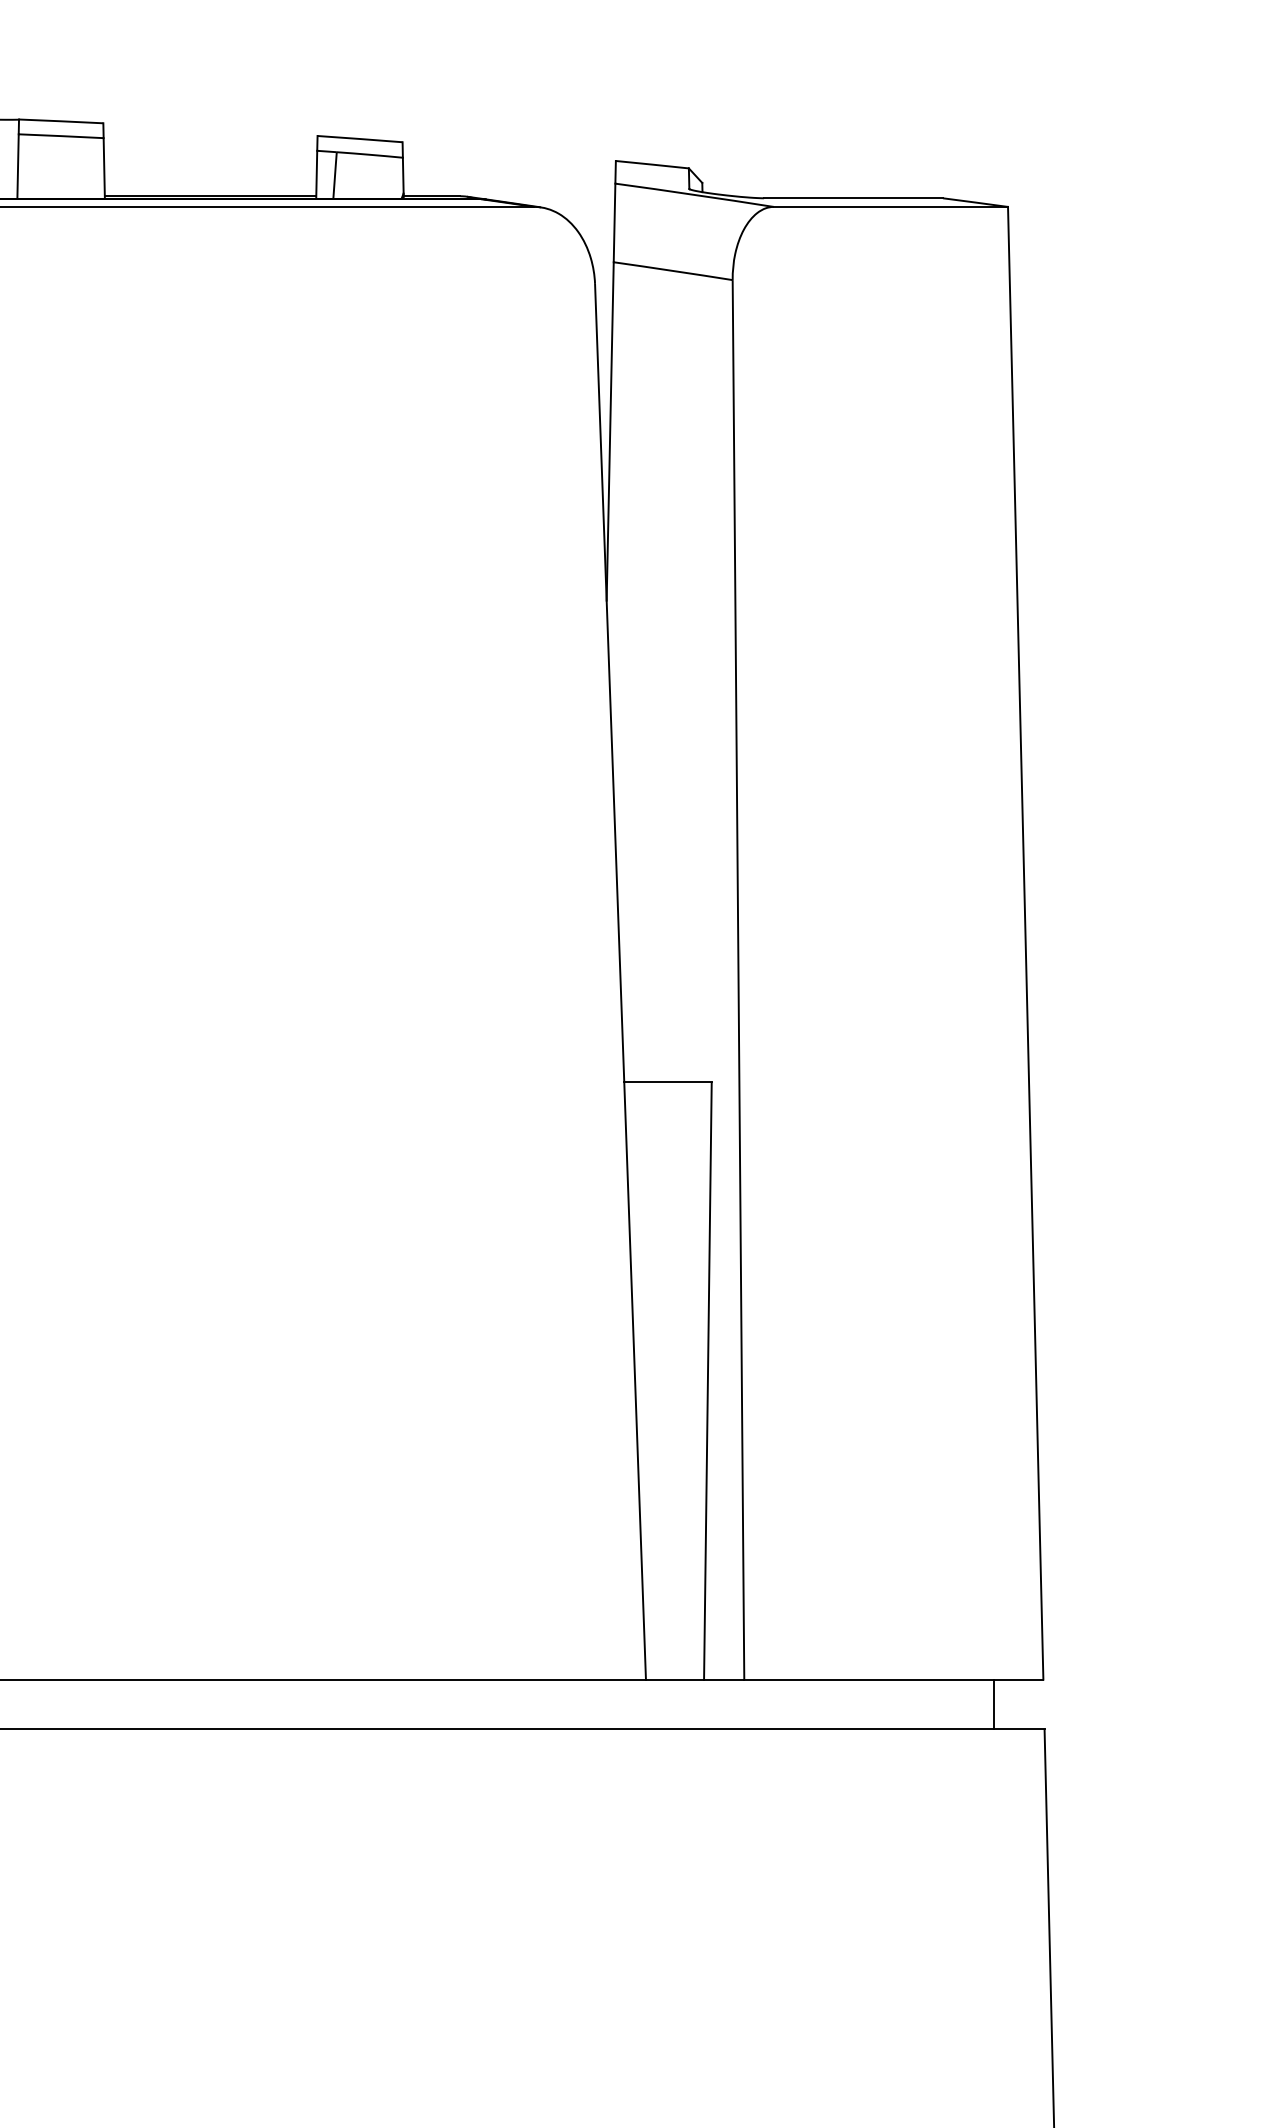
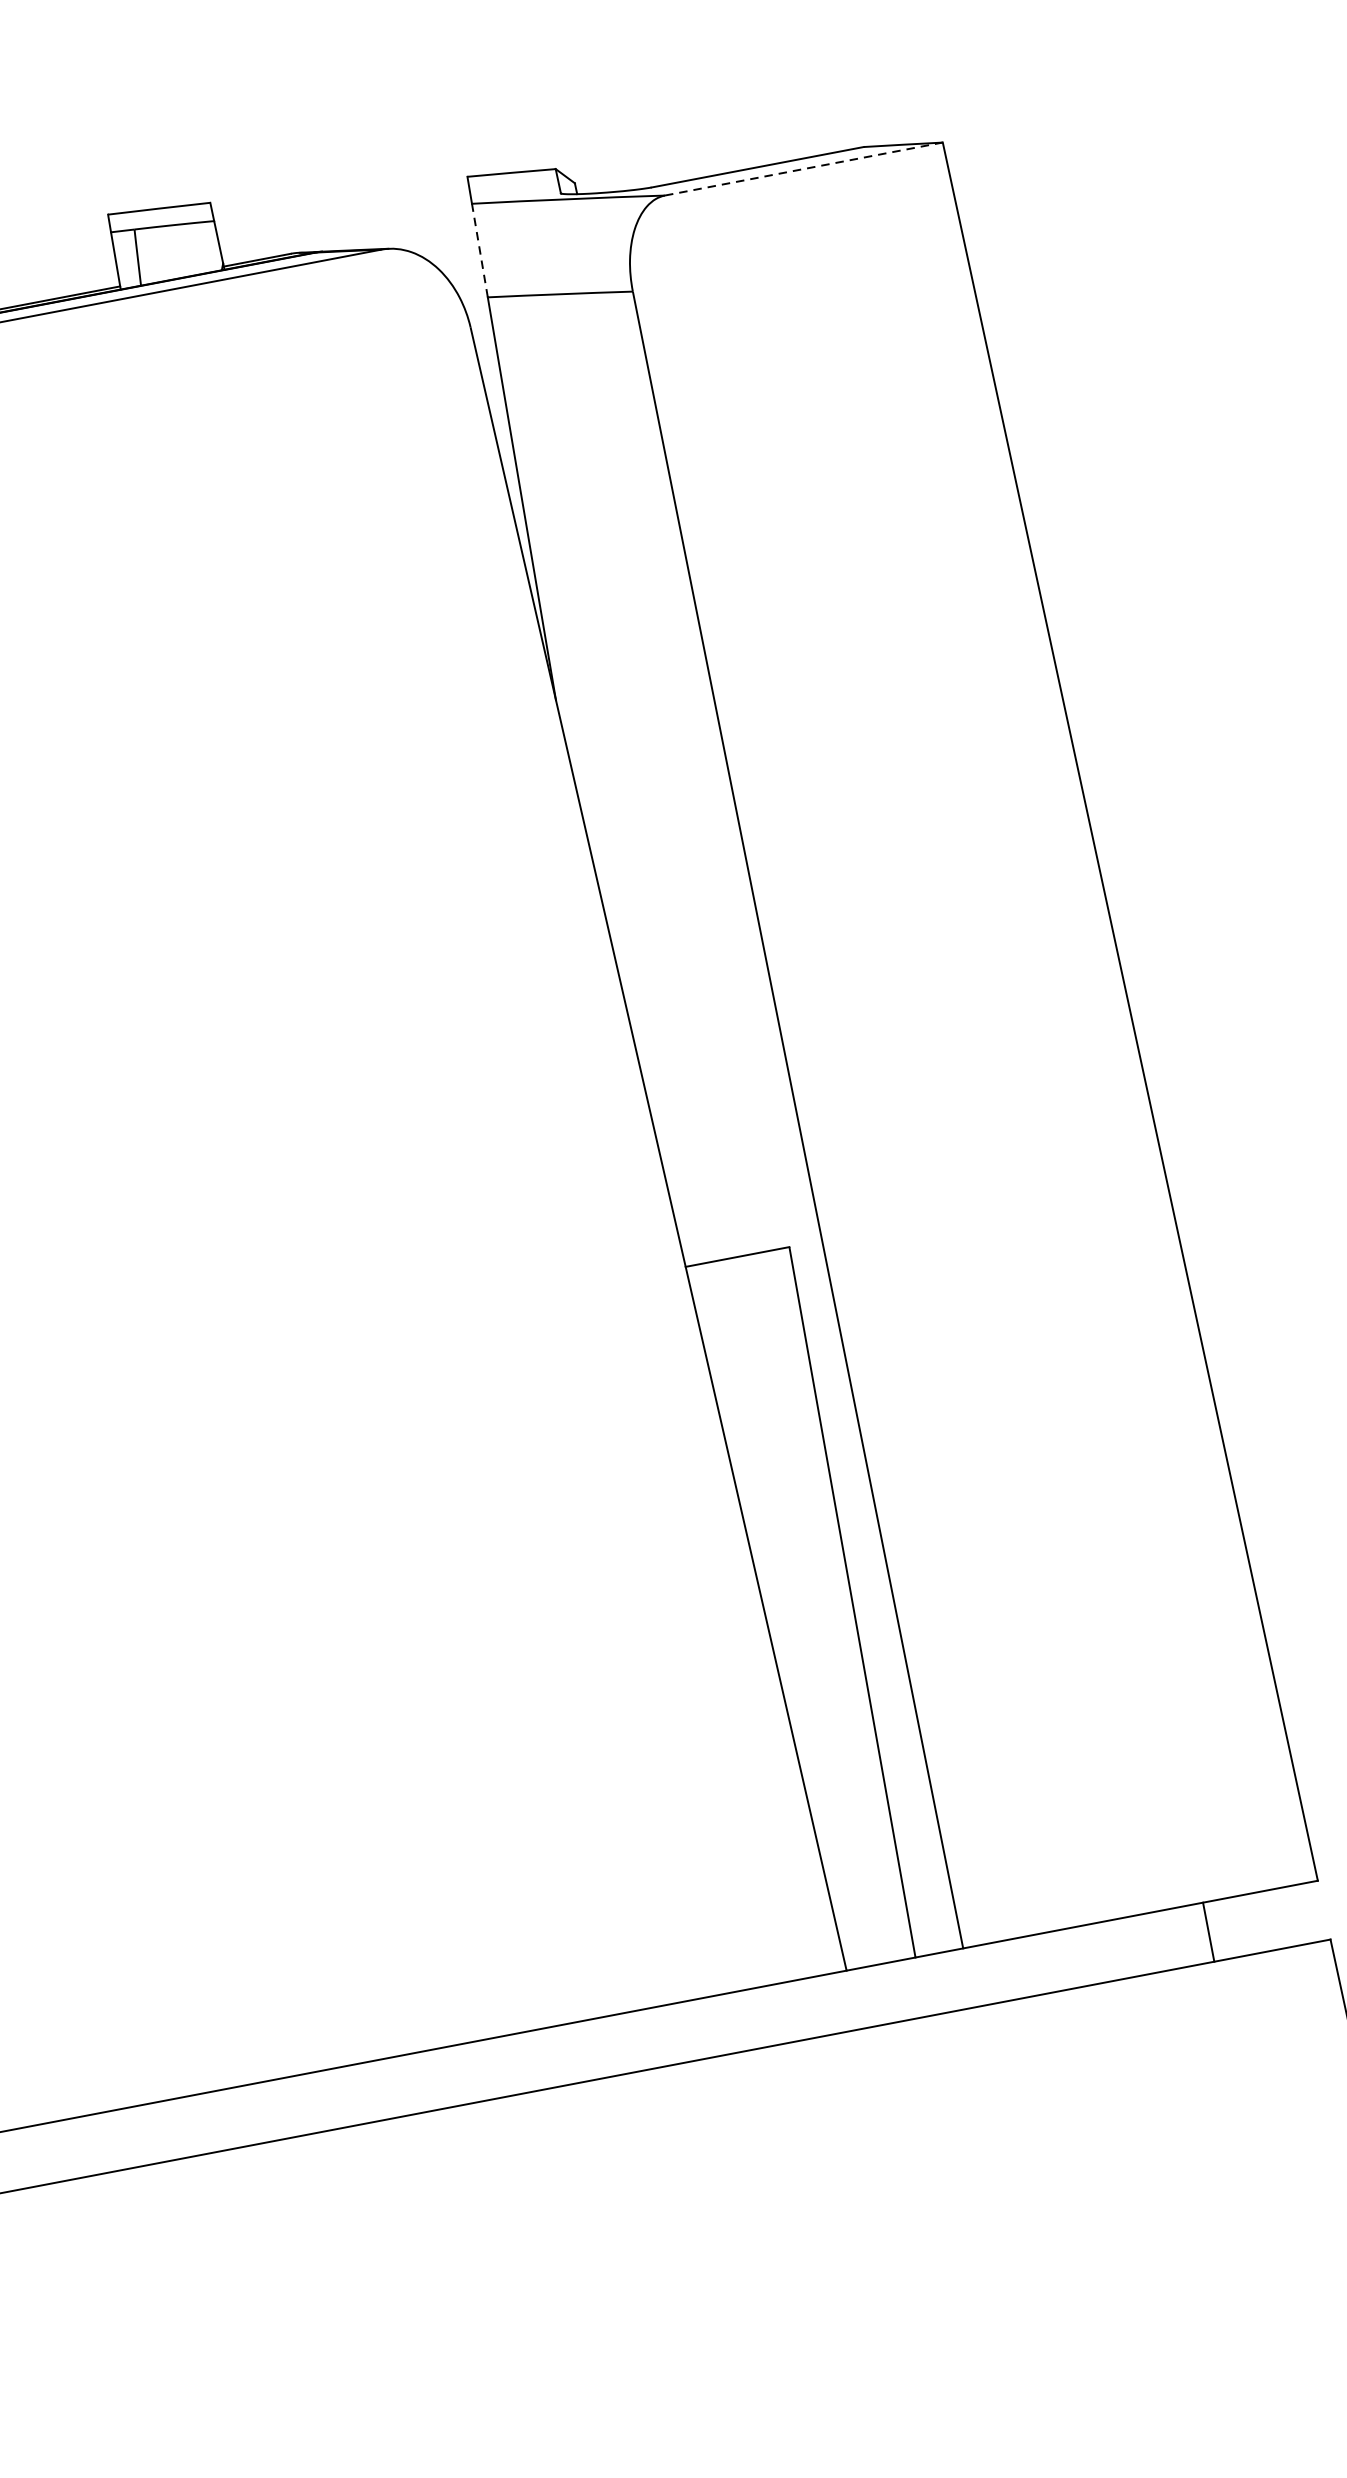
line: (891, 206) -> (804, 168), solid -> dashed
line: (614, 222) -> (479, 250), solid -> dashed
line: (993, 1704) -> (1208, 1932), moved

